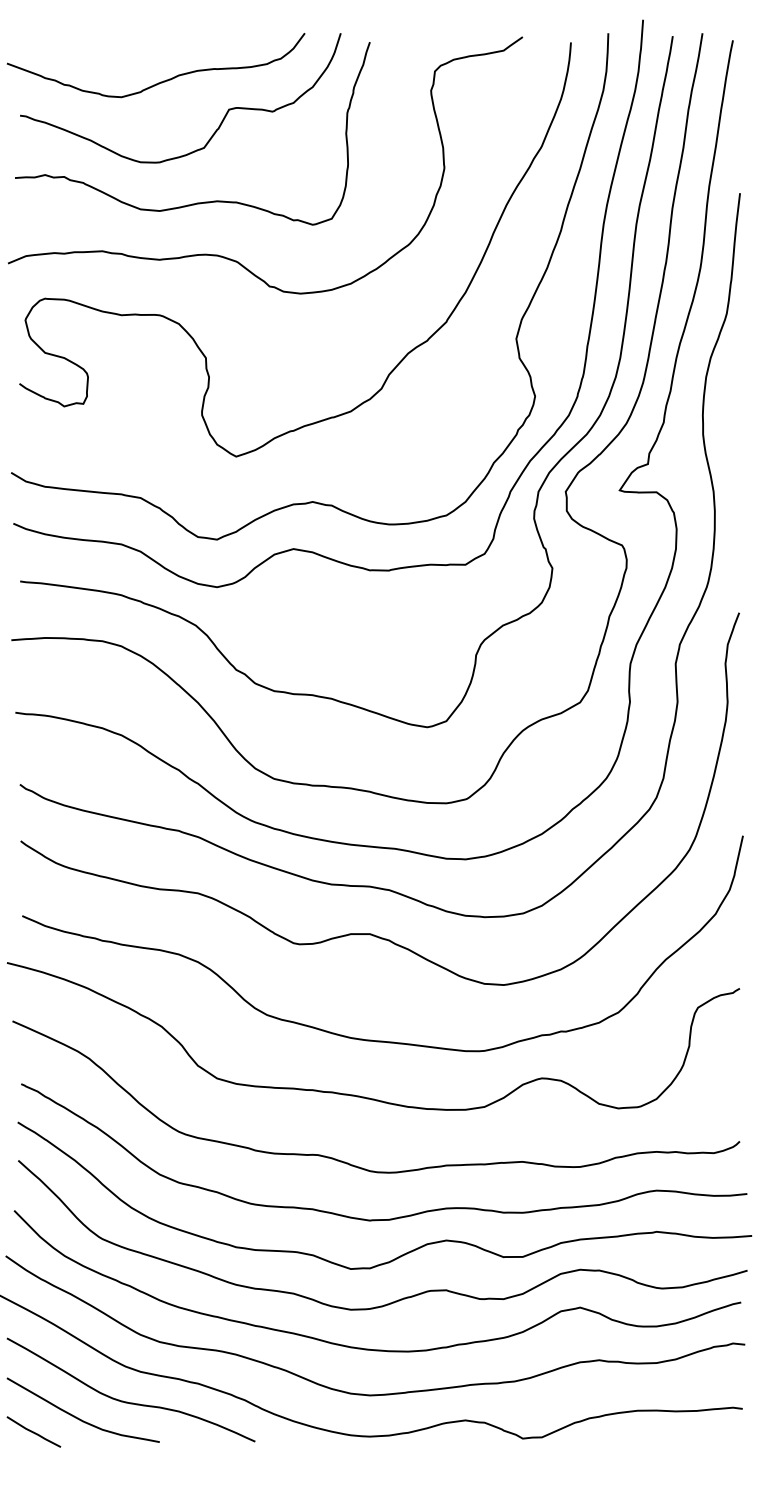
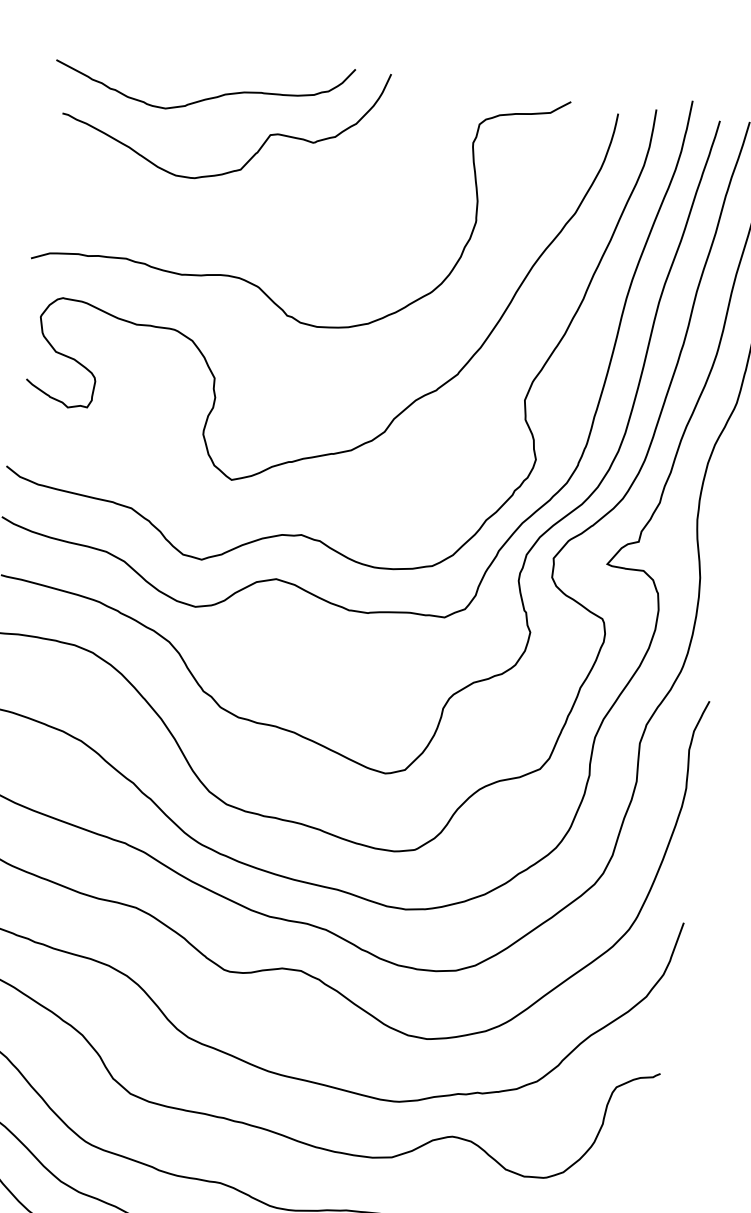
curve: (204, 201) -> (233, 222), removed

